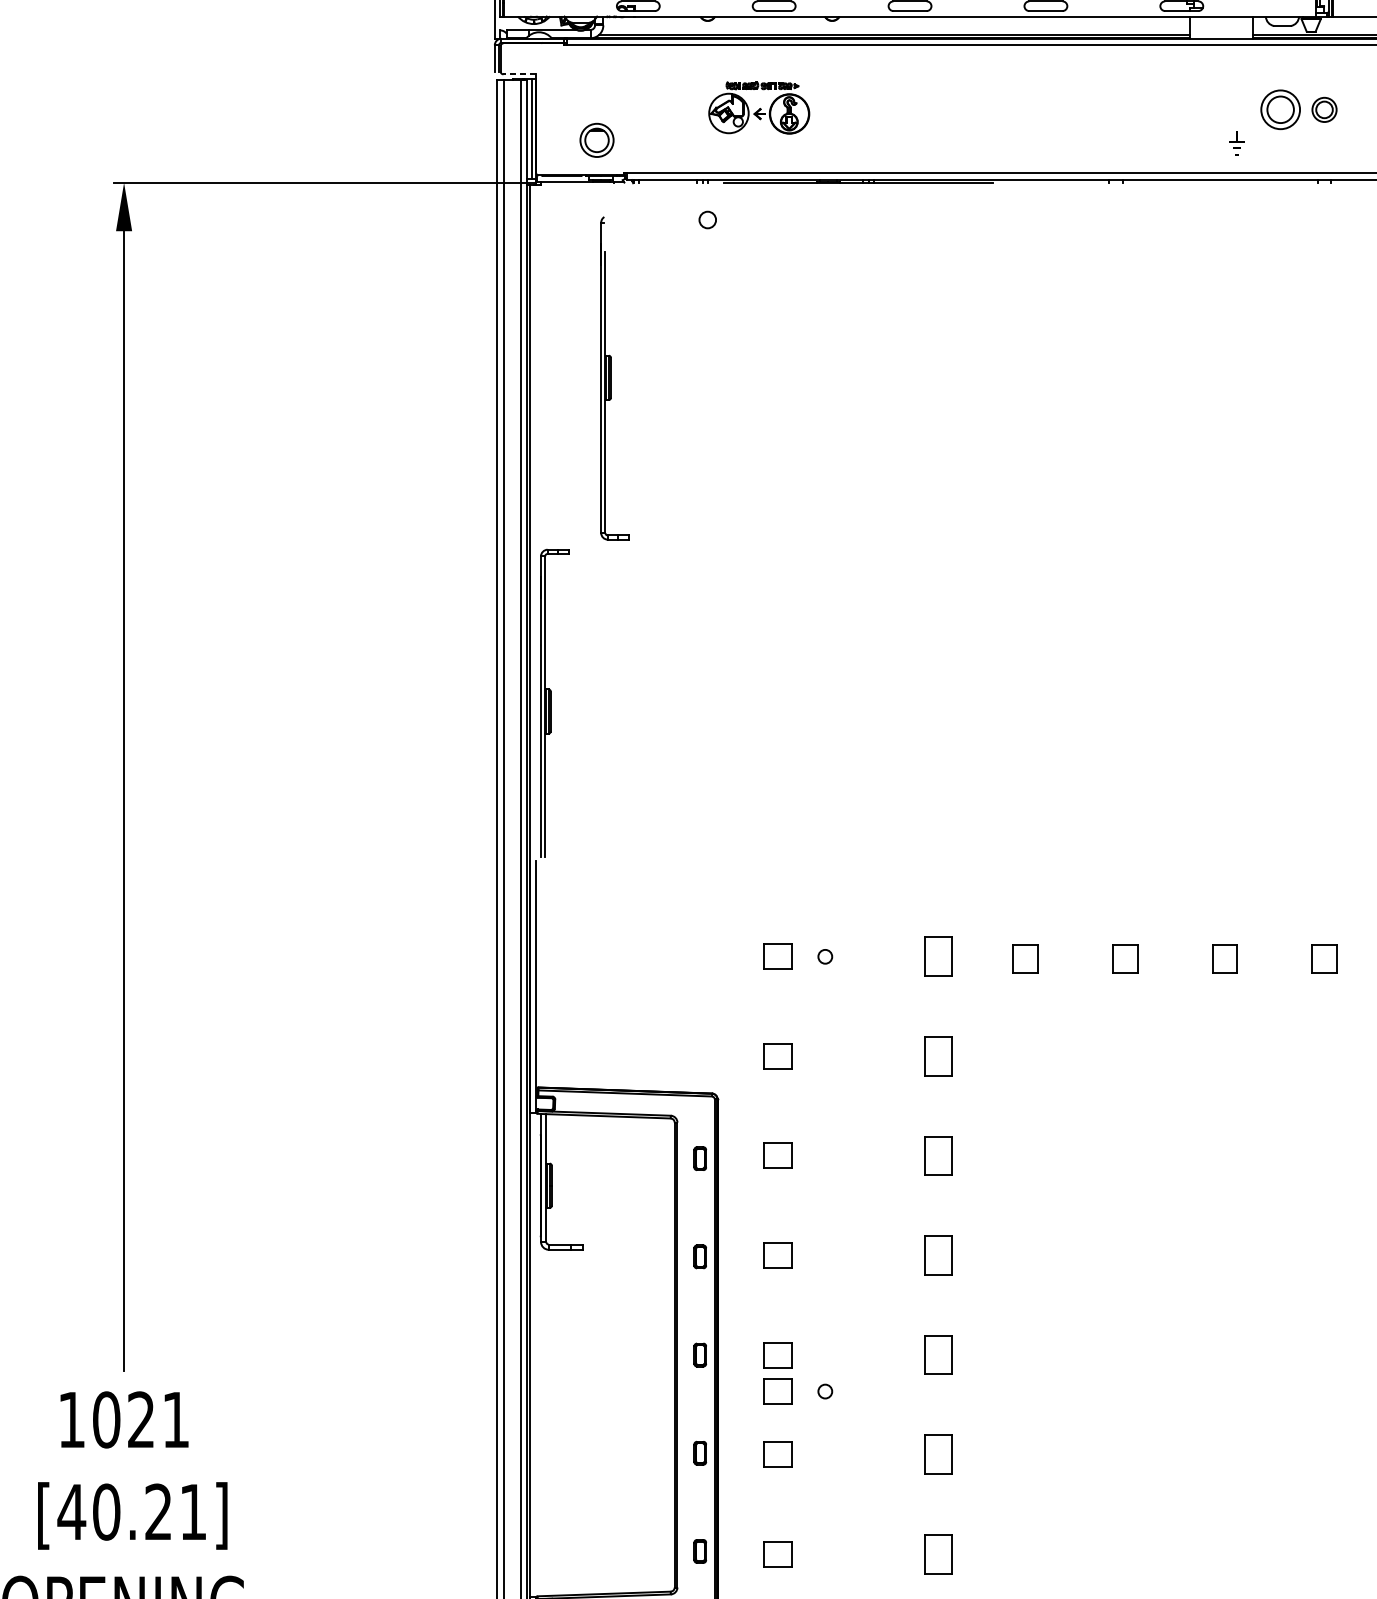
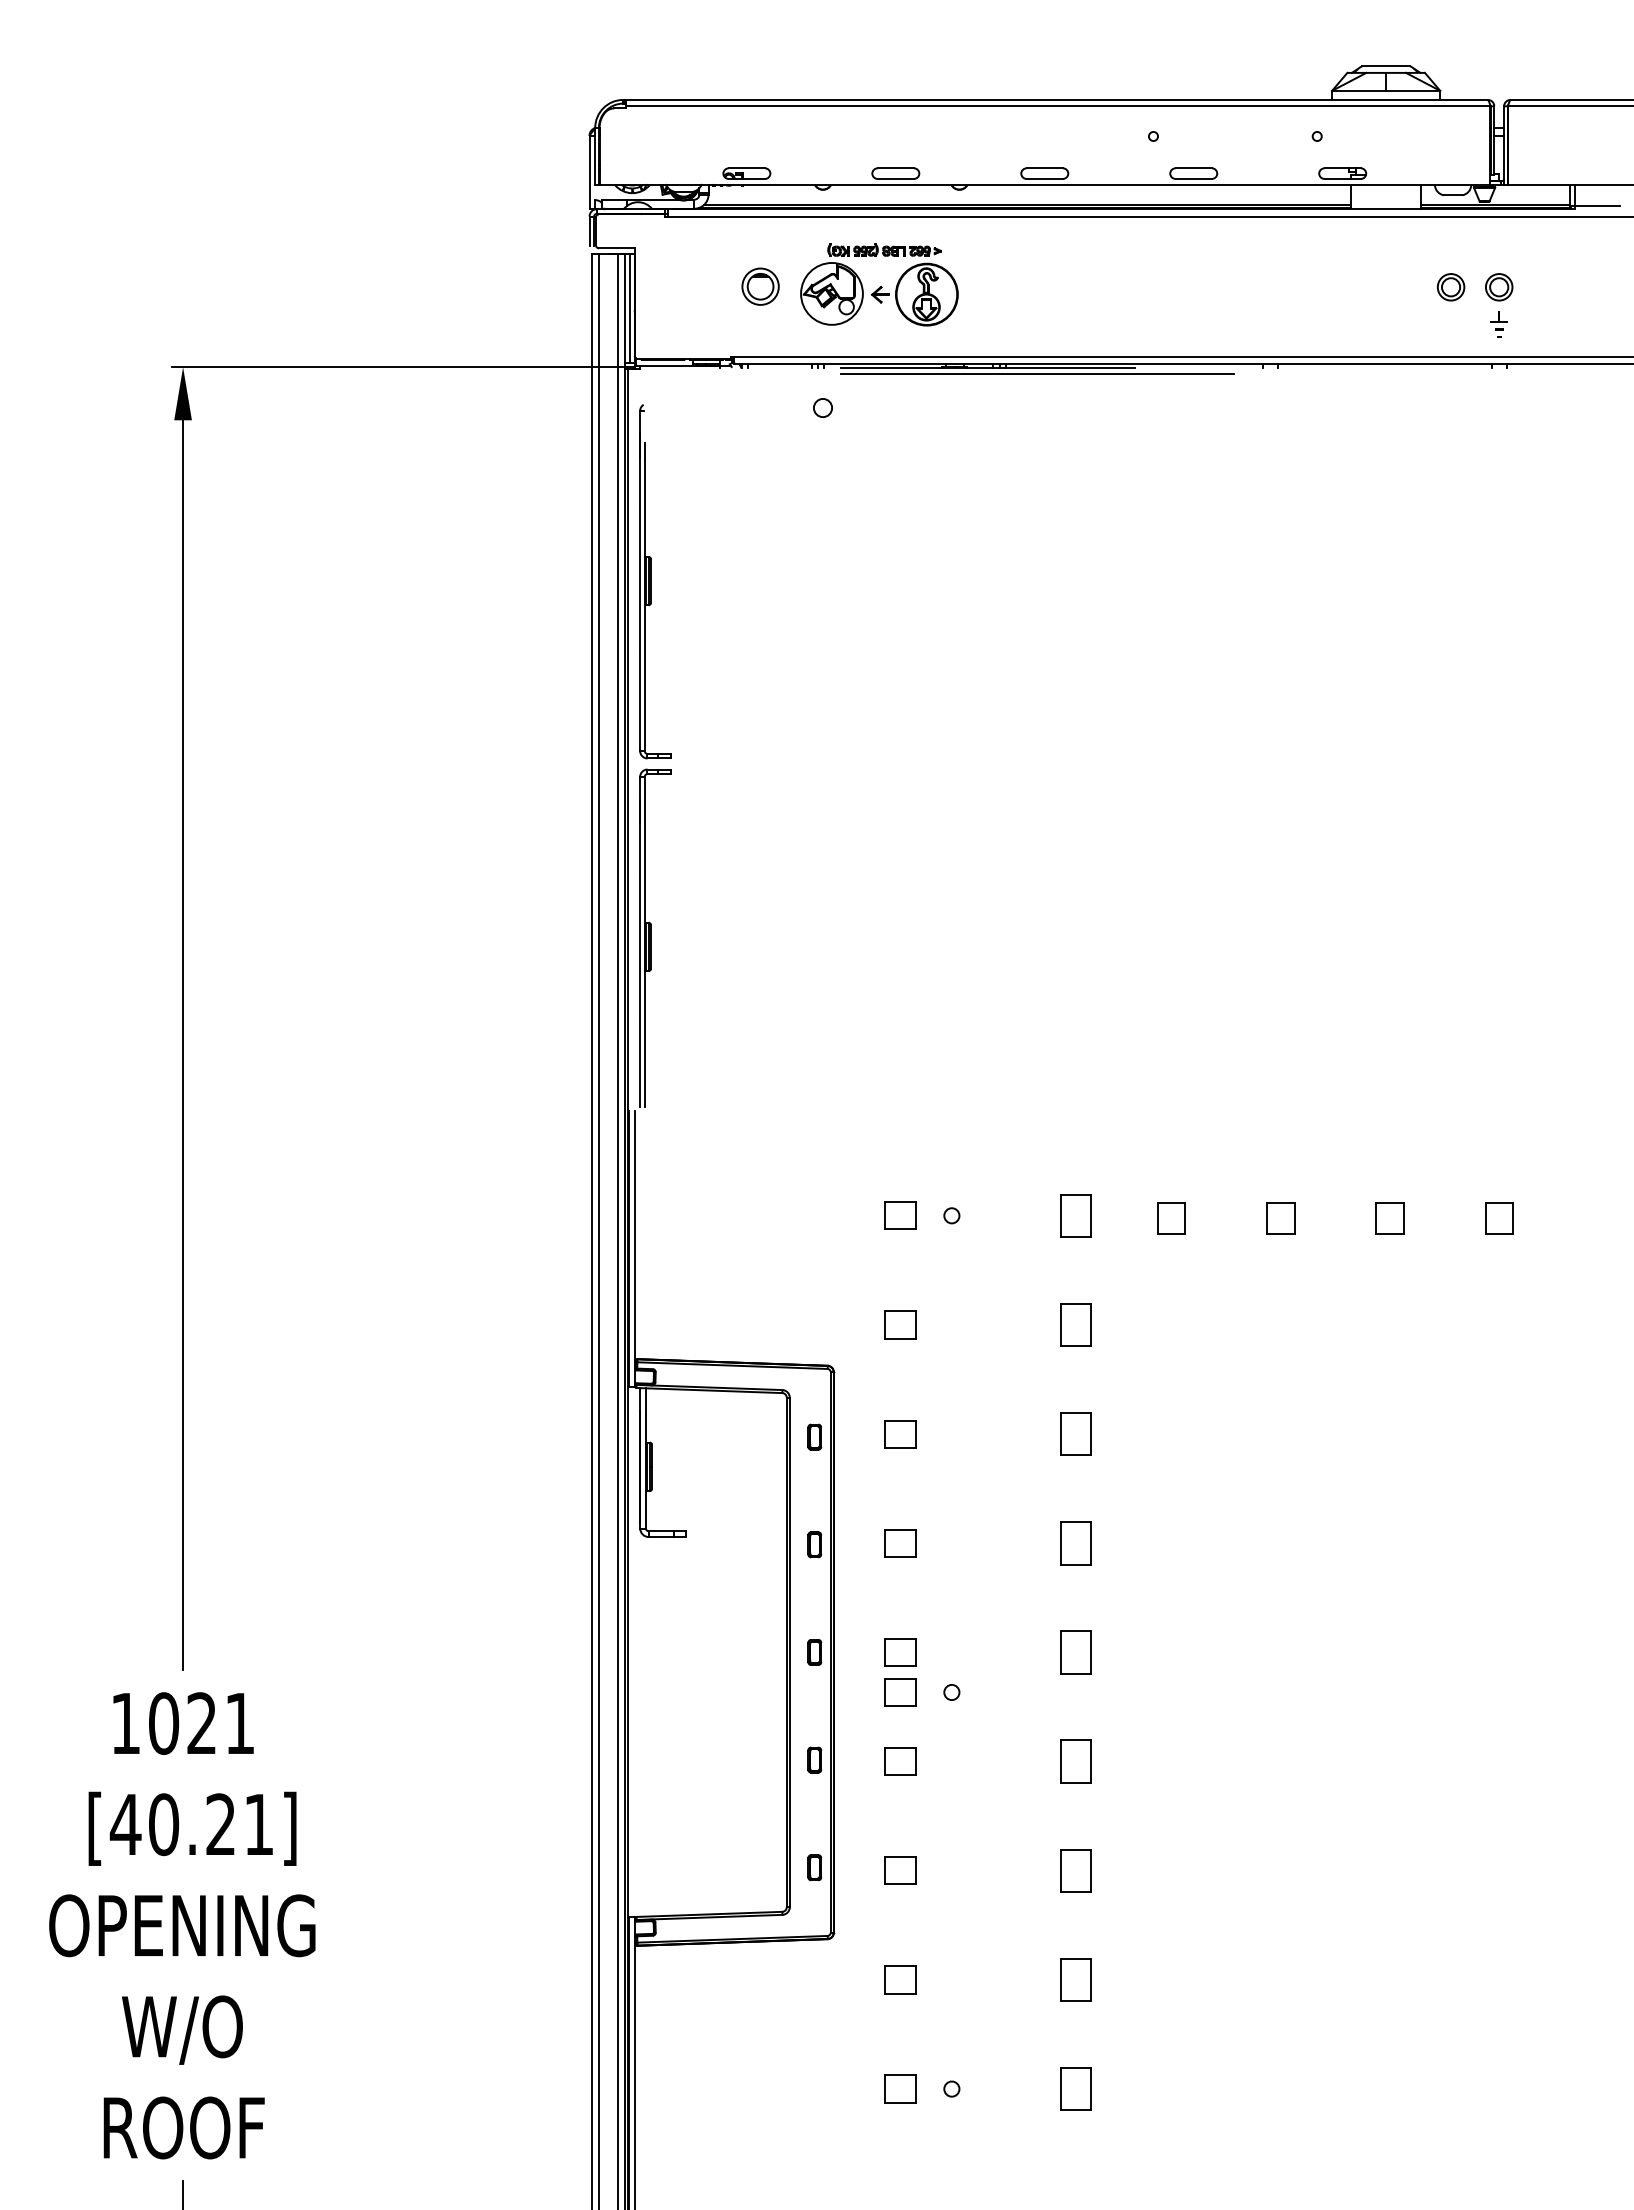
line: (519, 74) -> (616, 248), dashed -> solid
part: (759, 107) -> (879, 284), size x1.43
part: (1280, 110) -> (1450, 287), size x0.62
part: (596, 140) -> (760, 286), moved
part: (1236, 143) -> (1498, 324), moved
line: (903, 189) -> (1037, 374), added
part: (615, 378) -> (655, 581), moved

